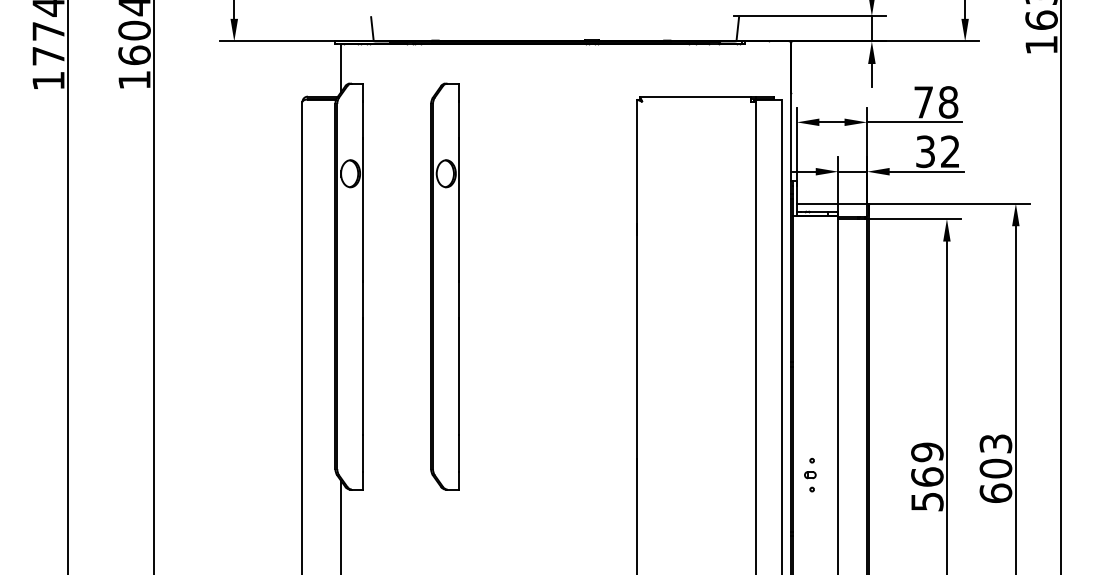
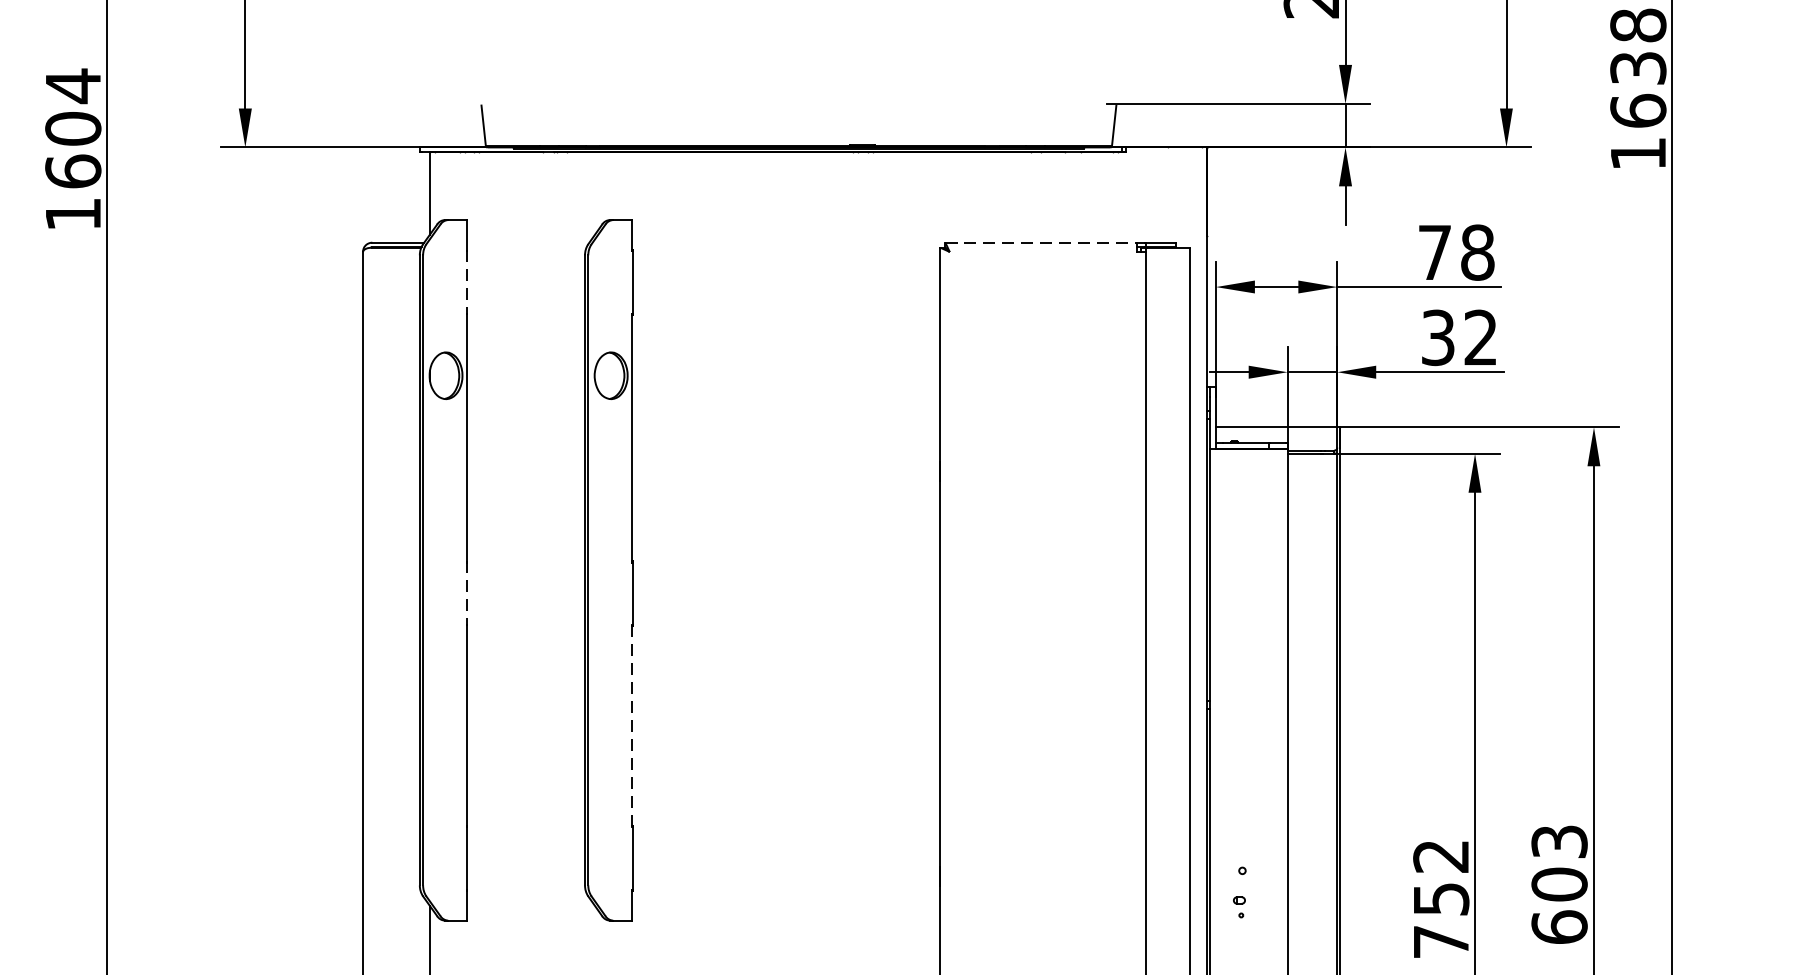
line: (695, 96) -> (1041, 242), solid -> dashed
line: (363, 119) -> (468, 282), solid -> dashed
line: (363, 300) -> (468, 594), solid -> dashed
line: (458, 376) -> (632, 725), solid -> dashed
text: (927, 476) -> (1441, 898), 569 -> 752
part: (810, 481) -> (1239, 906), size x0.6

